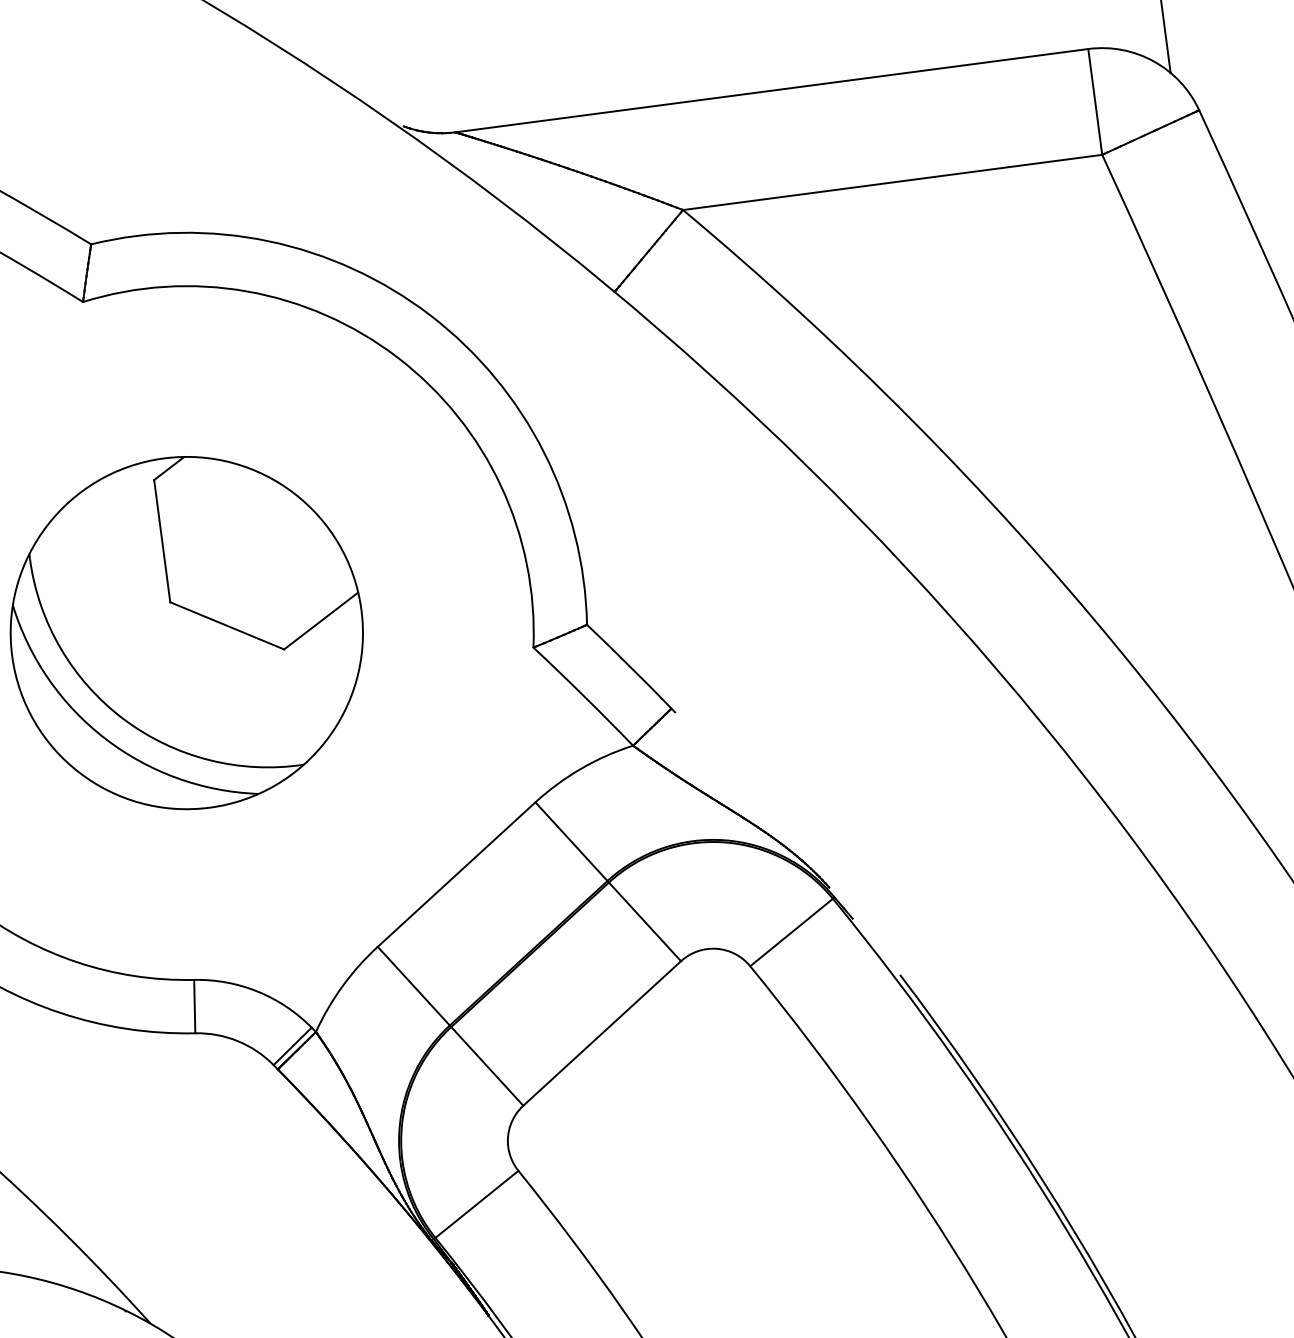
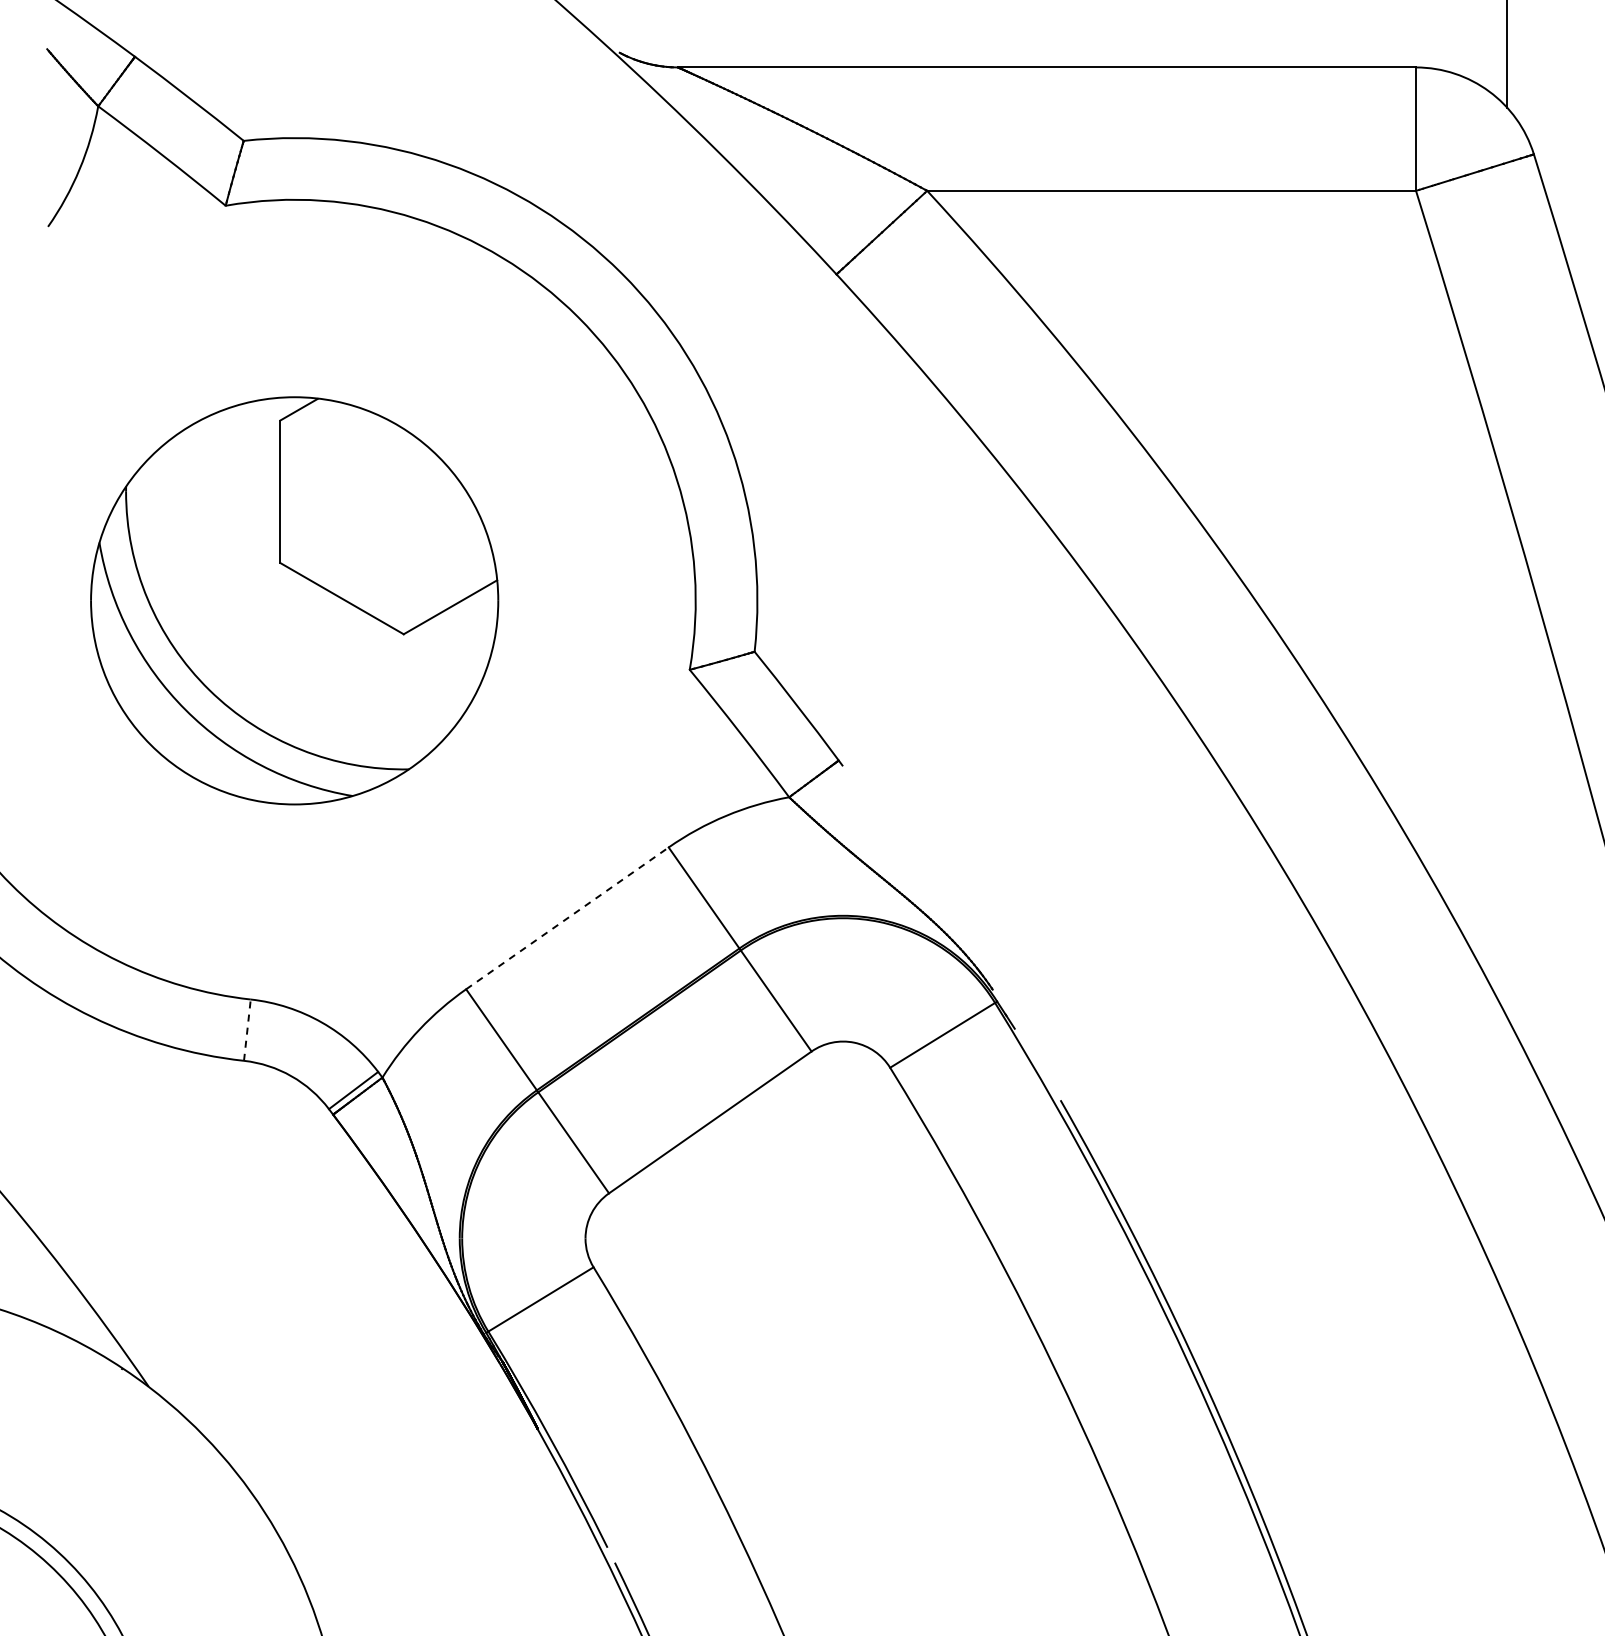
line: (456, 874) -> (567, 918), solid -> dashed
line: (194, 1006) -> (247, 1030), solid -> dashed

